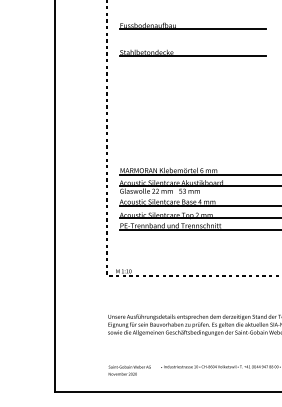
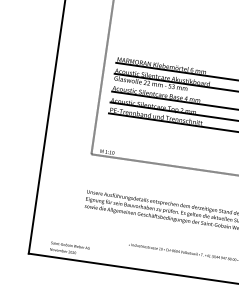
text: (129, 370) -> (69, 248), moved

